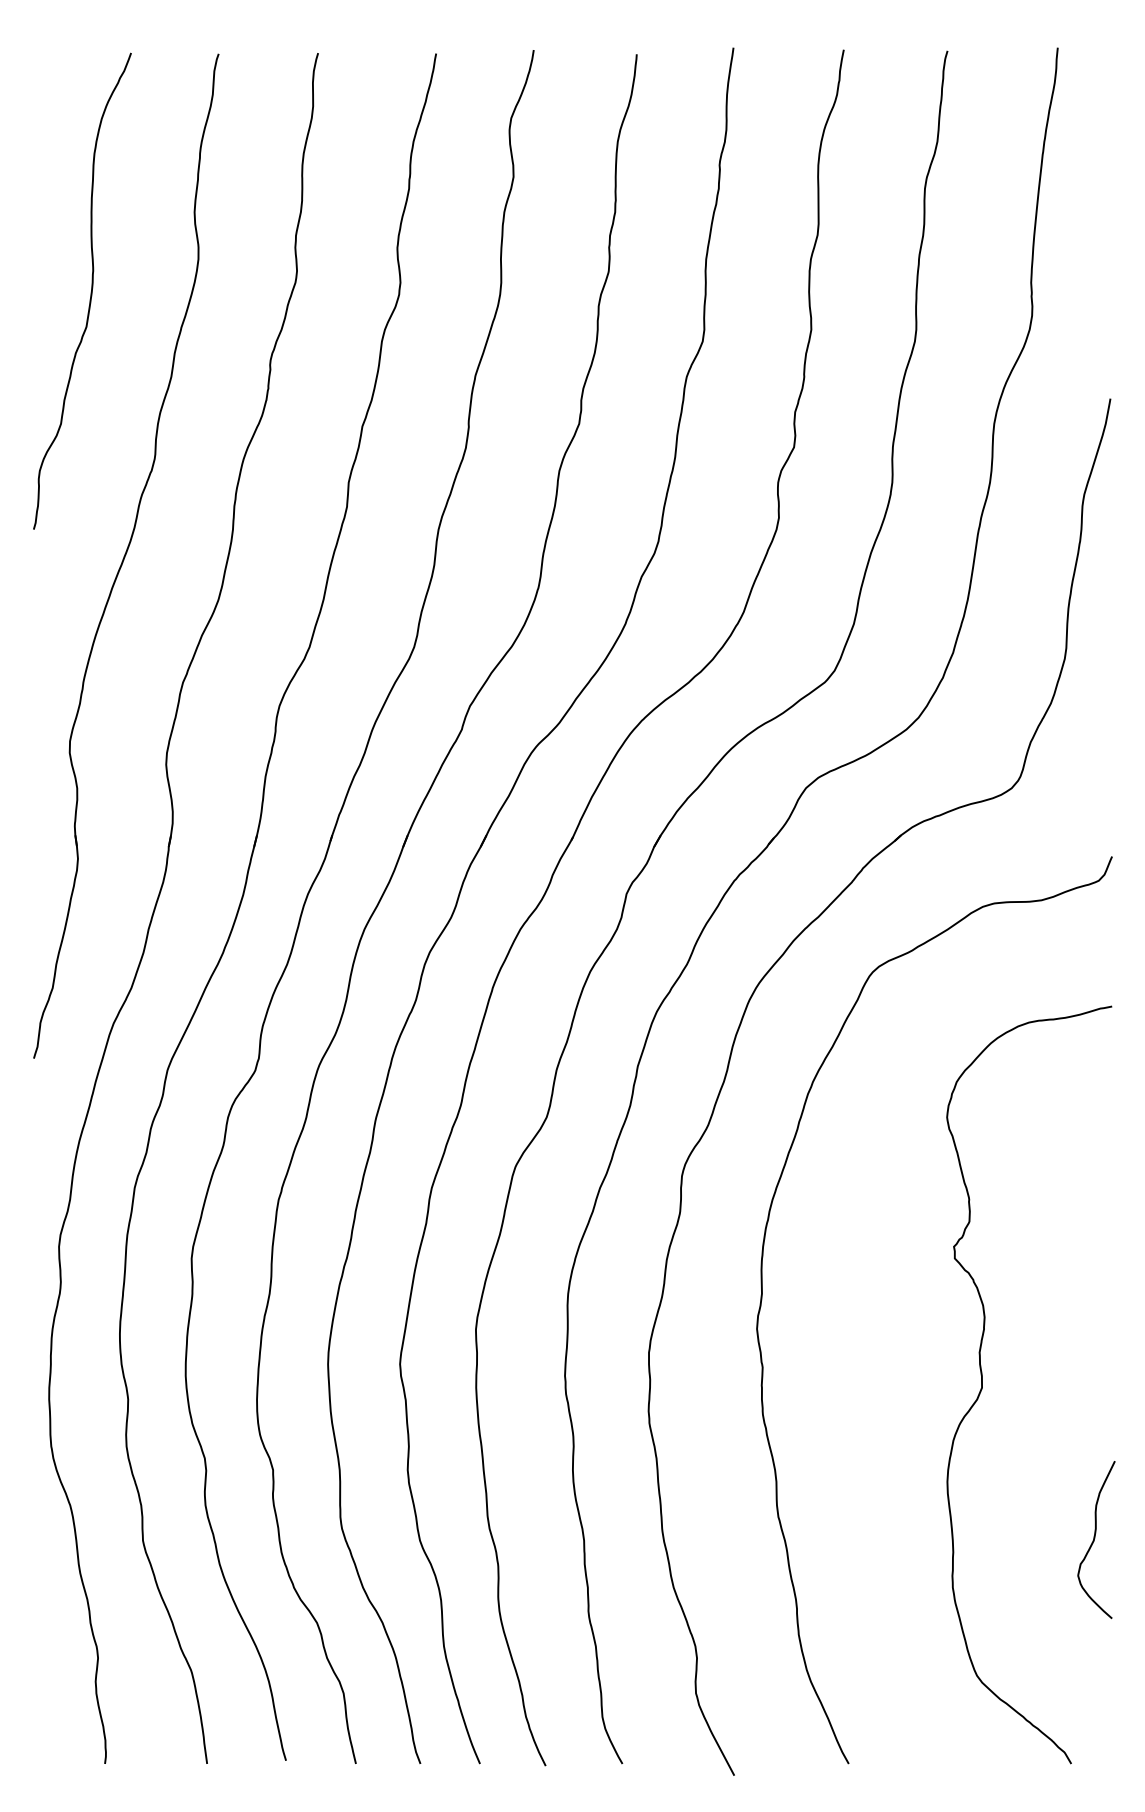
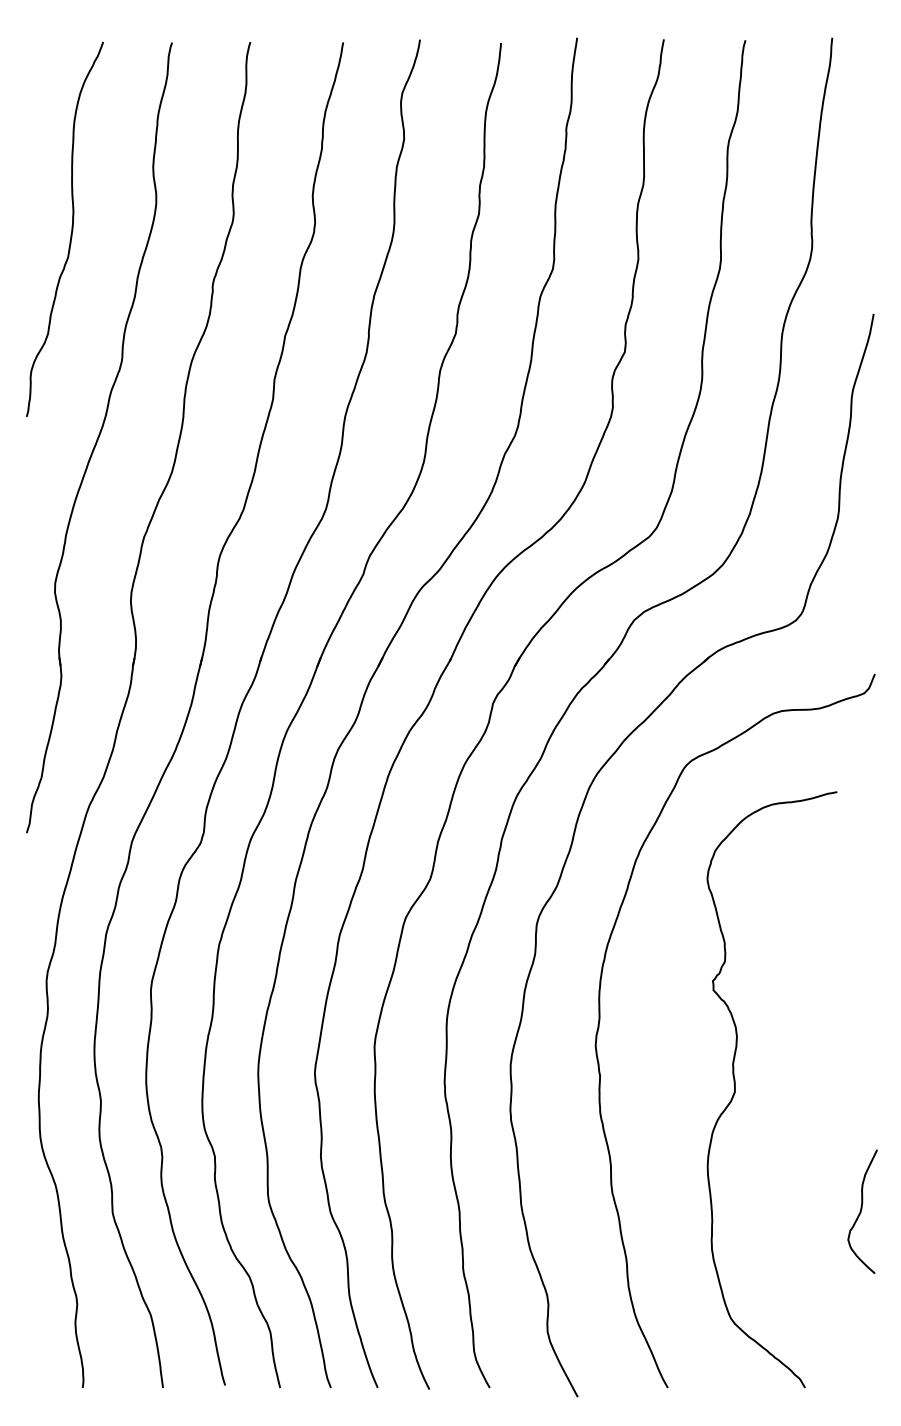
curve: (982, 1384) -> (735, 1089), moved

